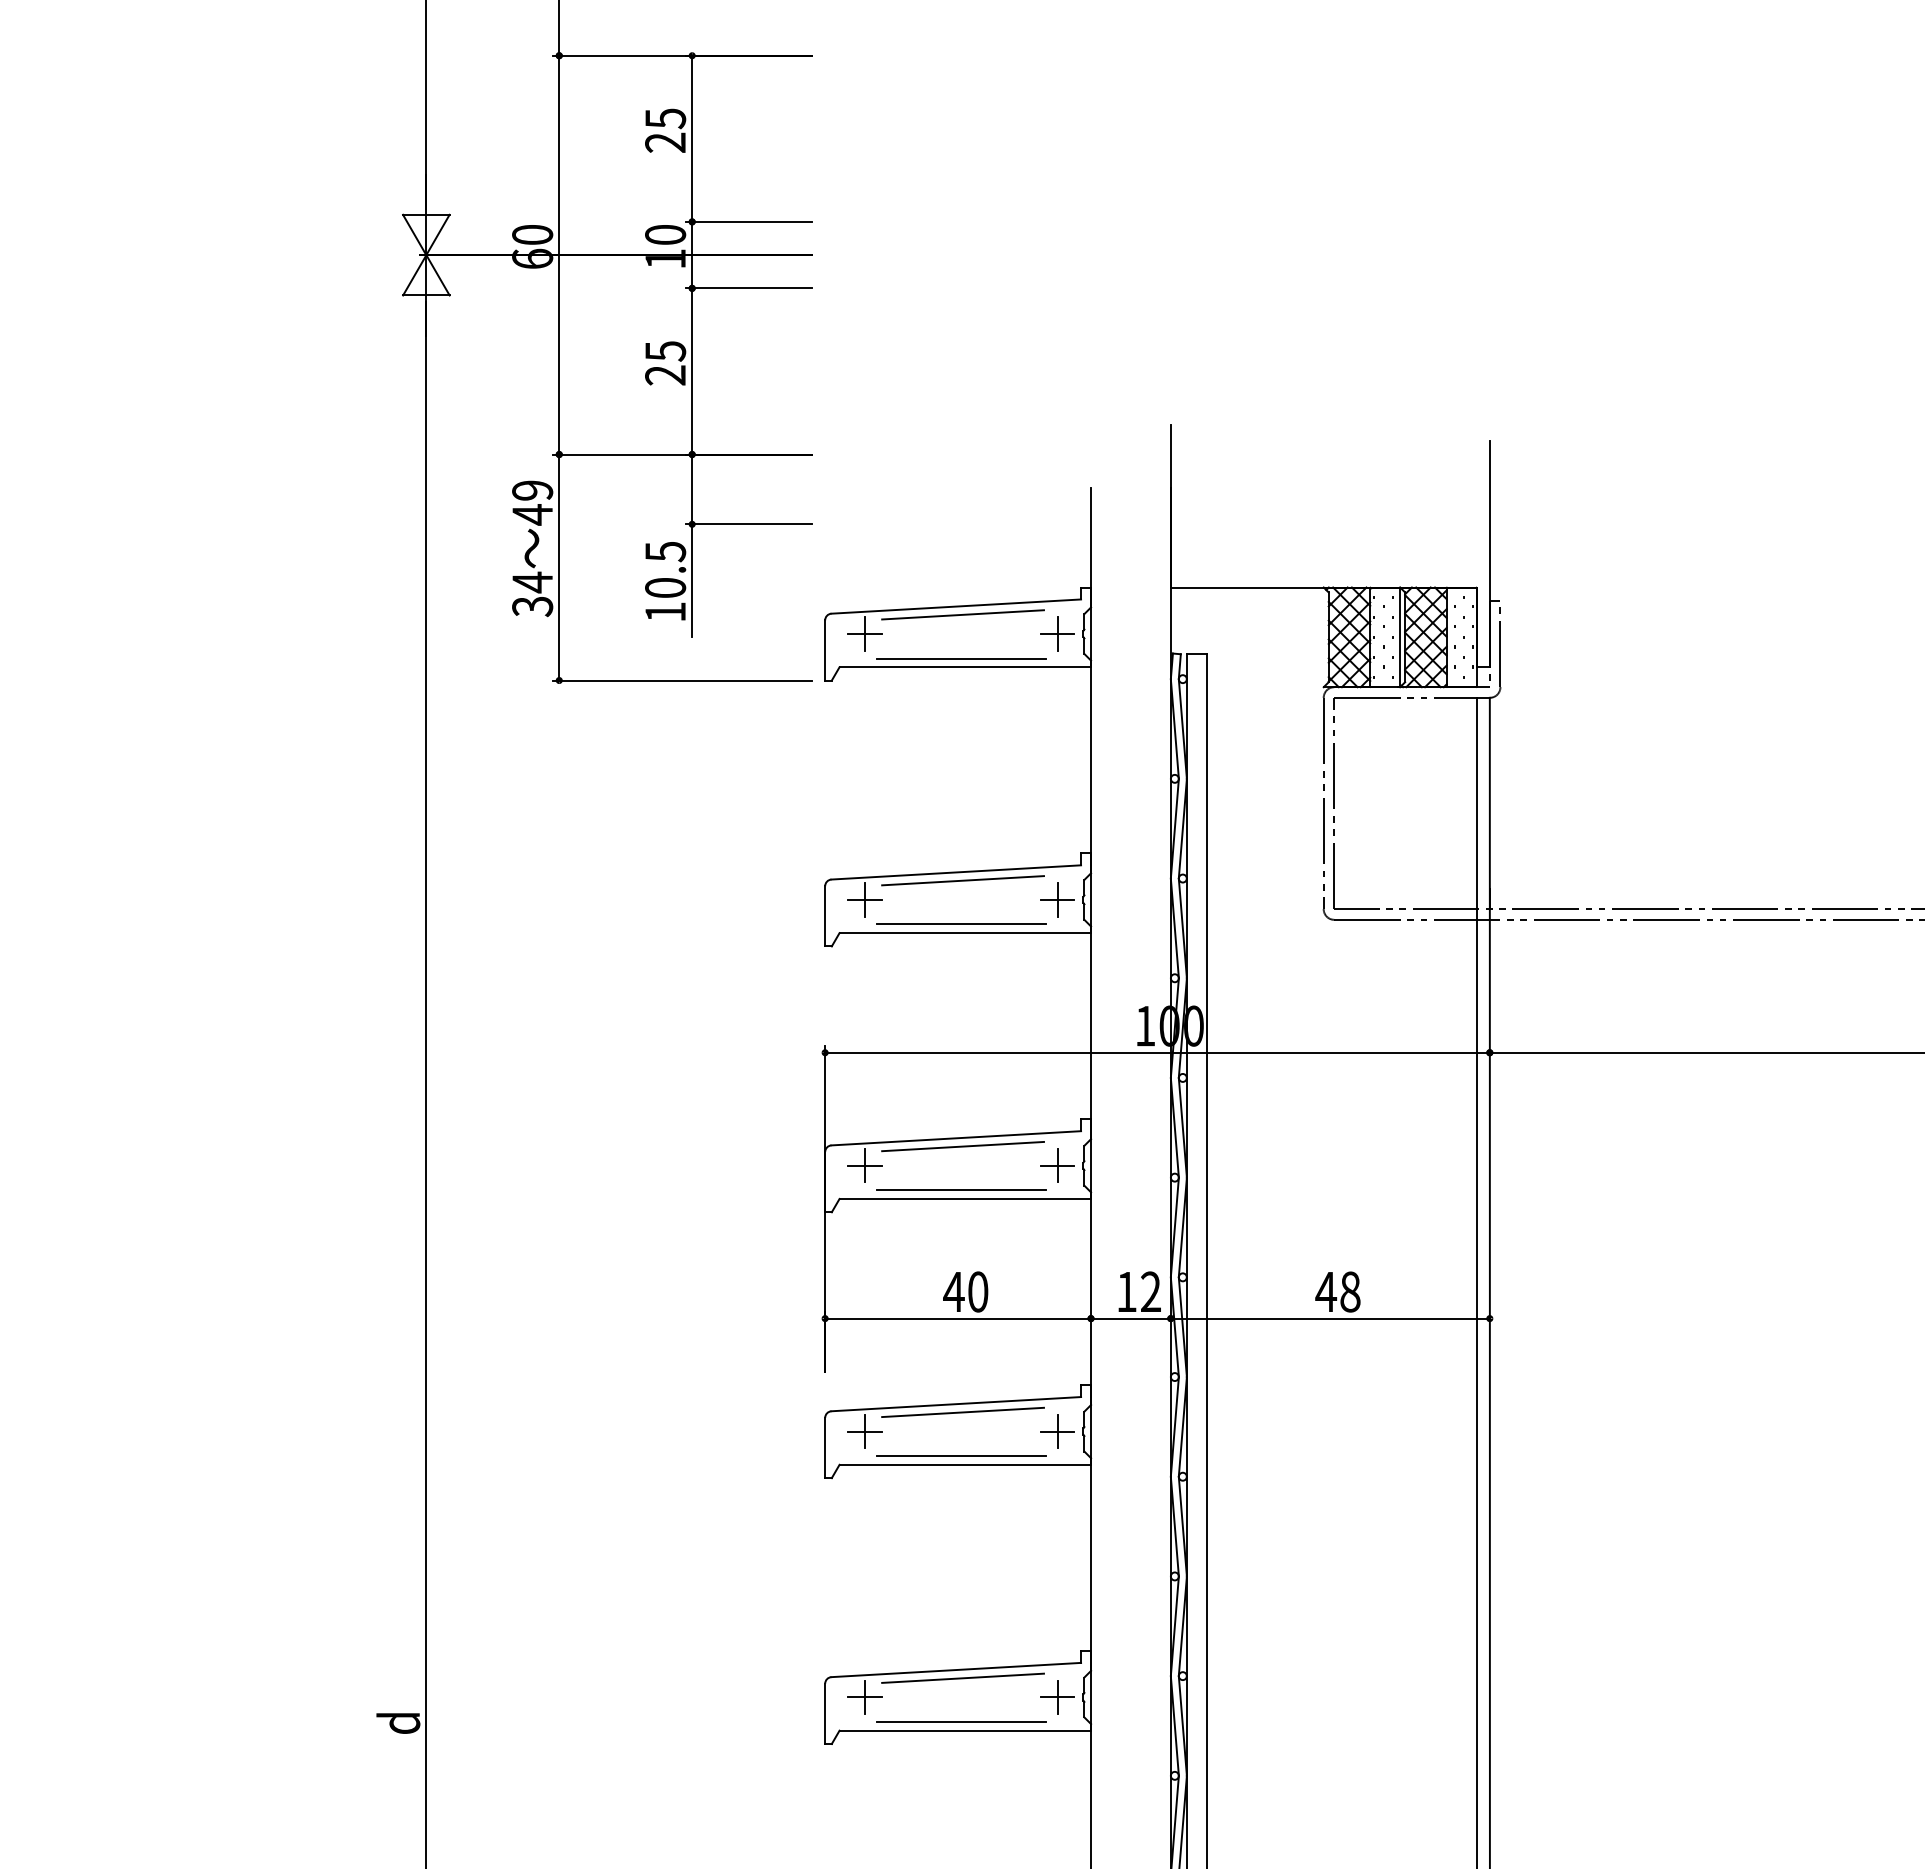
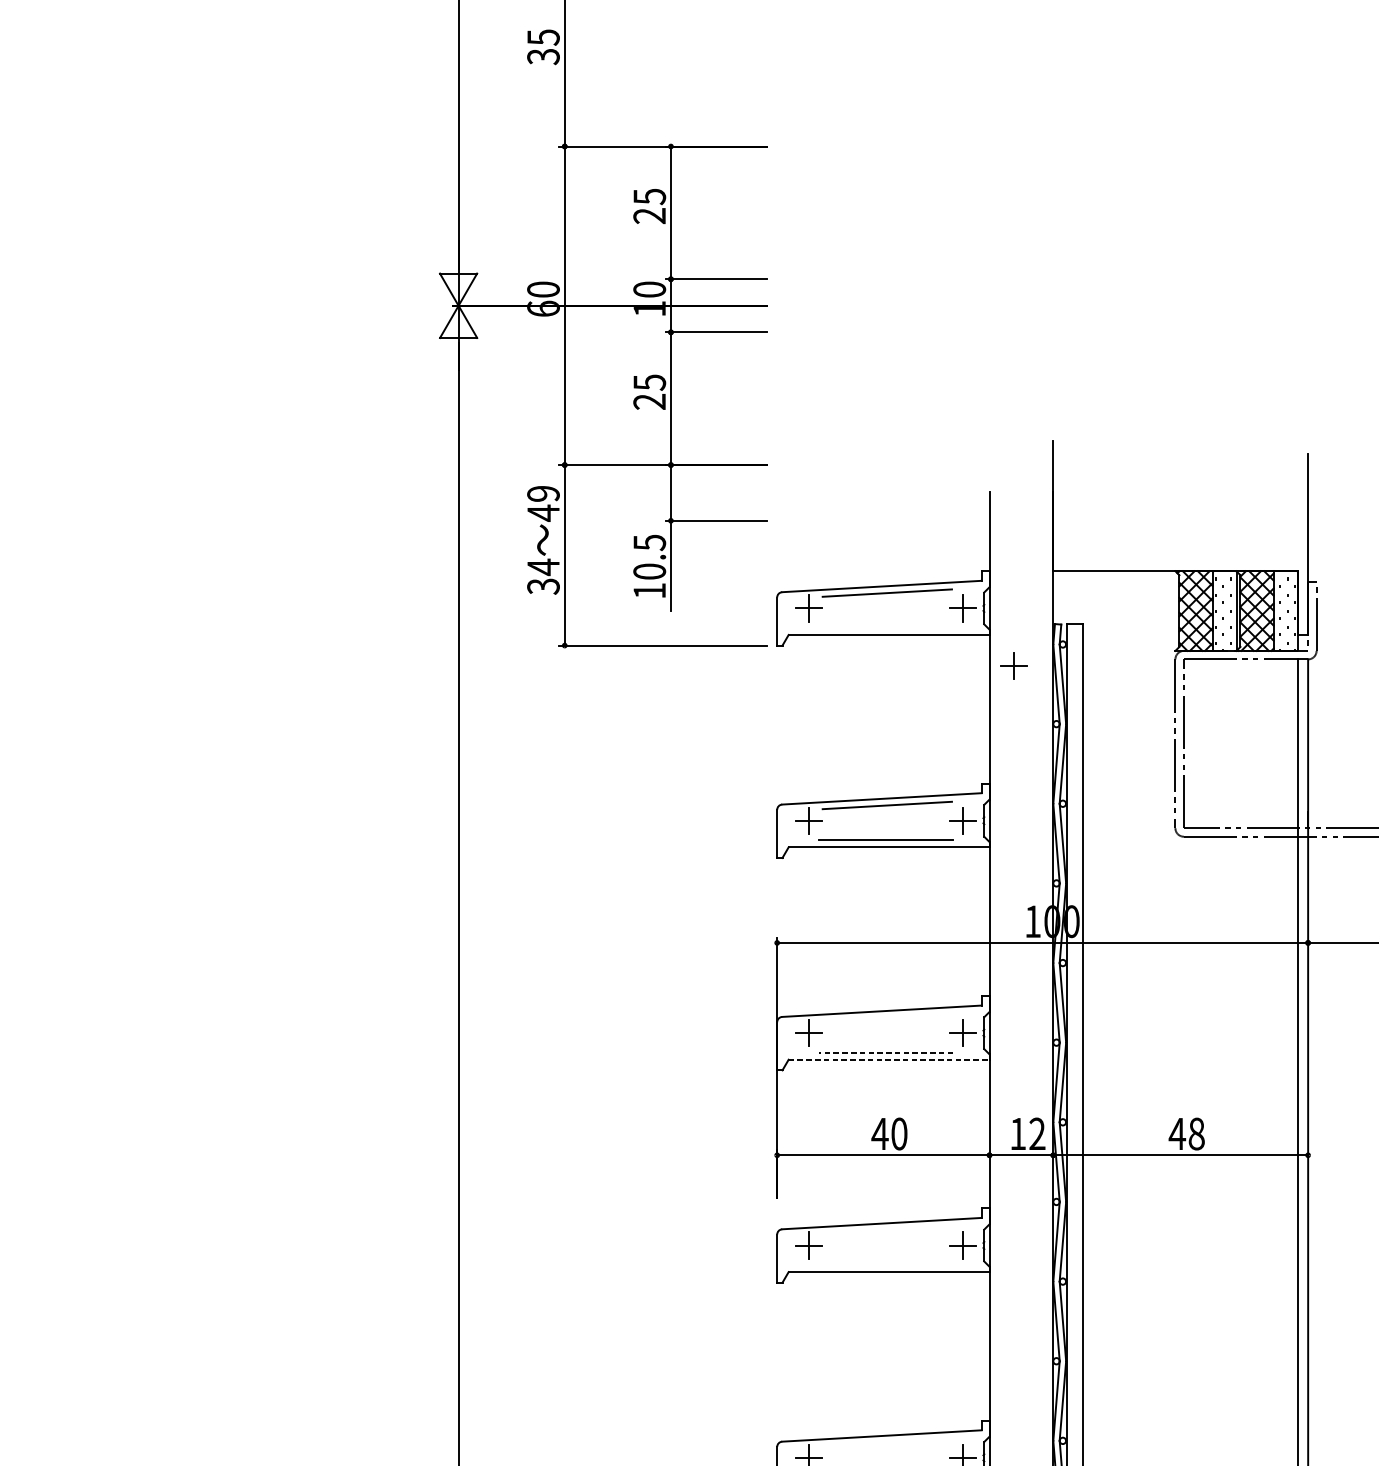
line: (961, 658) -> (886, 627), removed
part: (1121, 705) -> (1013, 665), added
line: (962, 1146) -> (886, 1017), removed
line: (960, 1190) -> (885, 1052), solid -> dashed
line: (965, 1198) -> (889, 1059), solid -> dashed
line: (962, 1412) -> (886, 1230), removed
line: (961, 1456) -> (886, 1265), removed
line: (962, 1677) -> (886, 1441), removed

